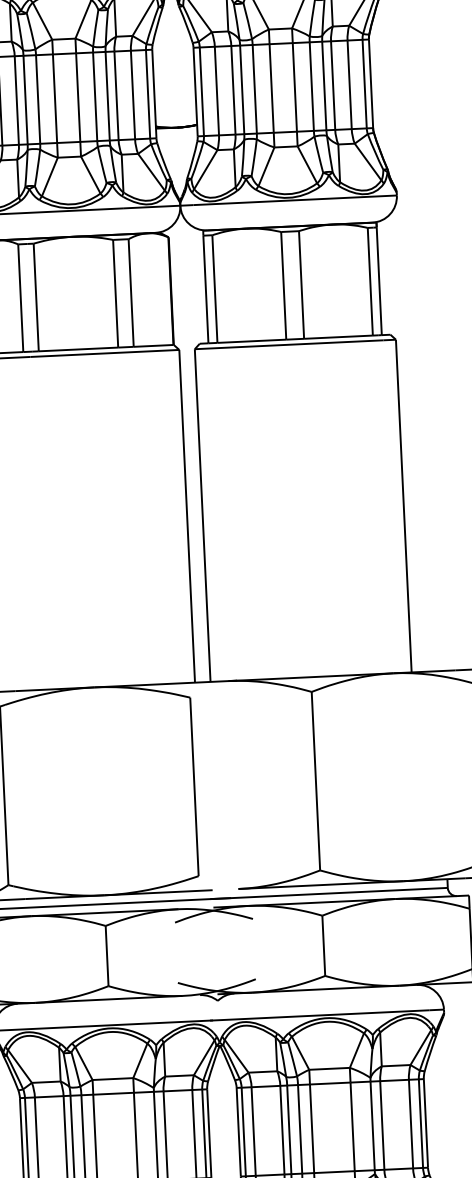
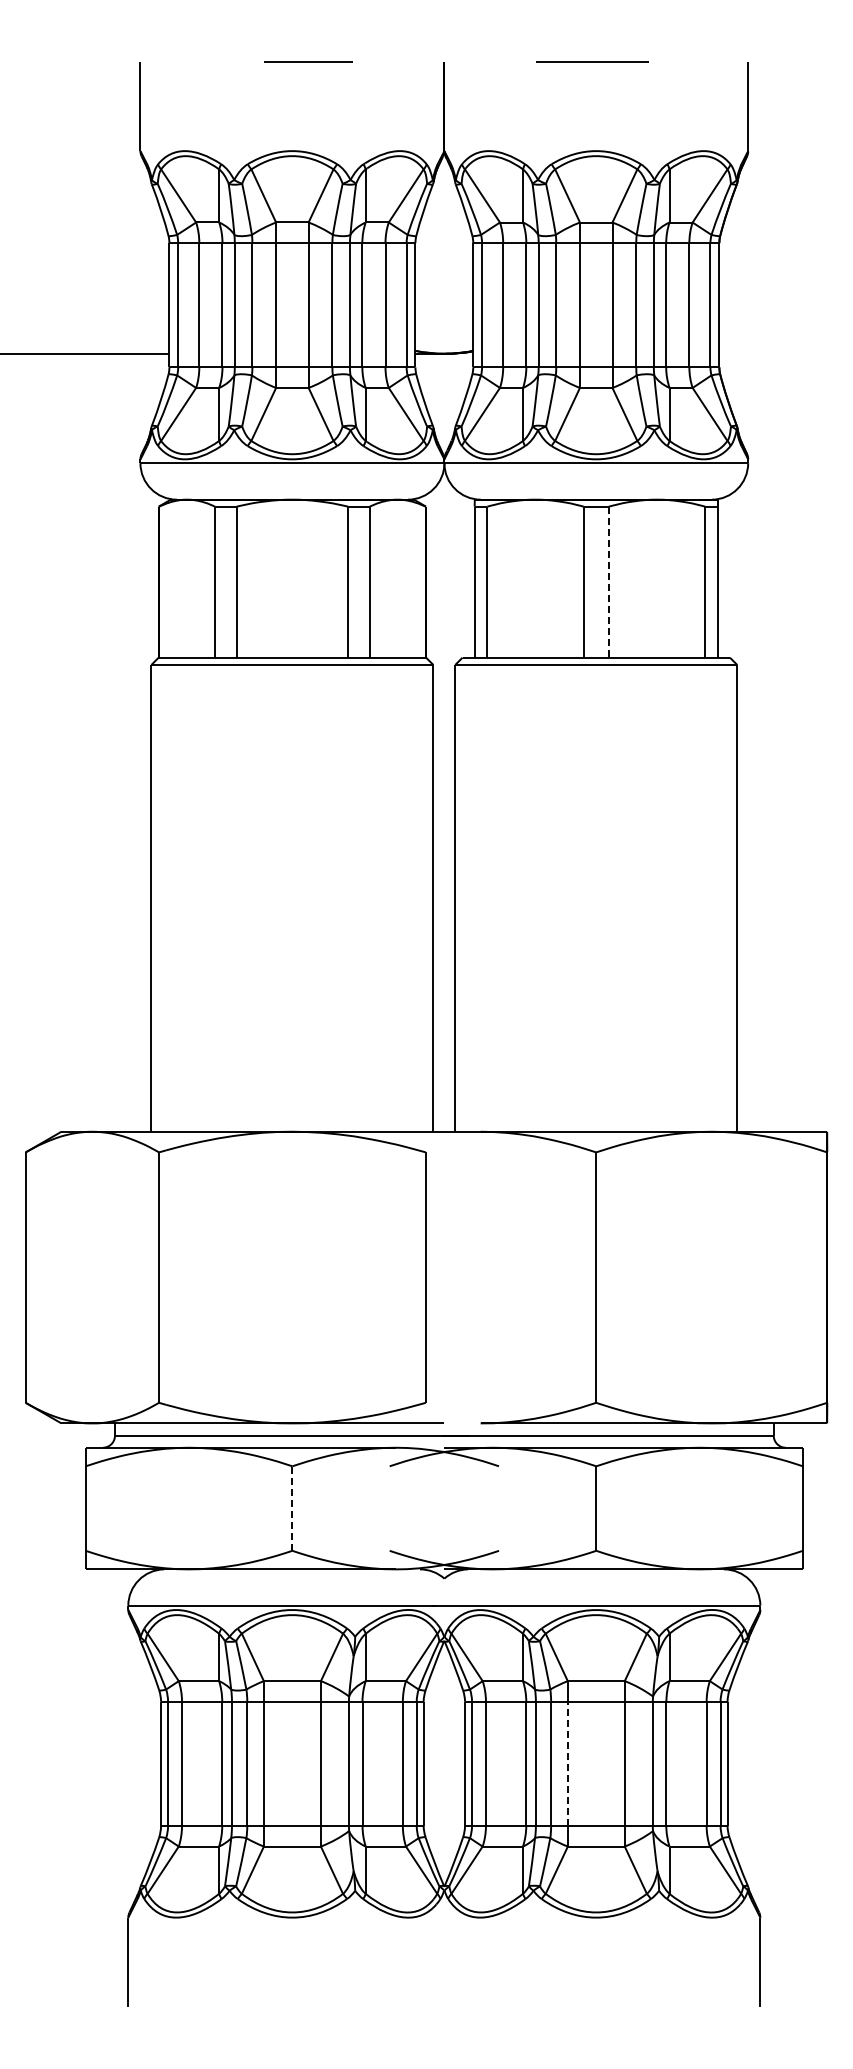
line: (301, 285) -> (608, 582), solid -> dashed
line: (107, 955) -> (292, 1508), solid -> dashed
line: (311, 1128) -> (567, 1763), solid -> dashed

